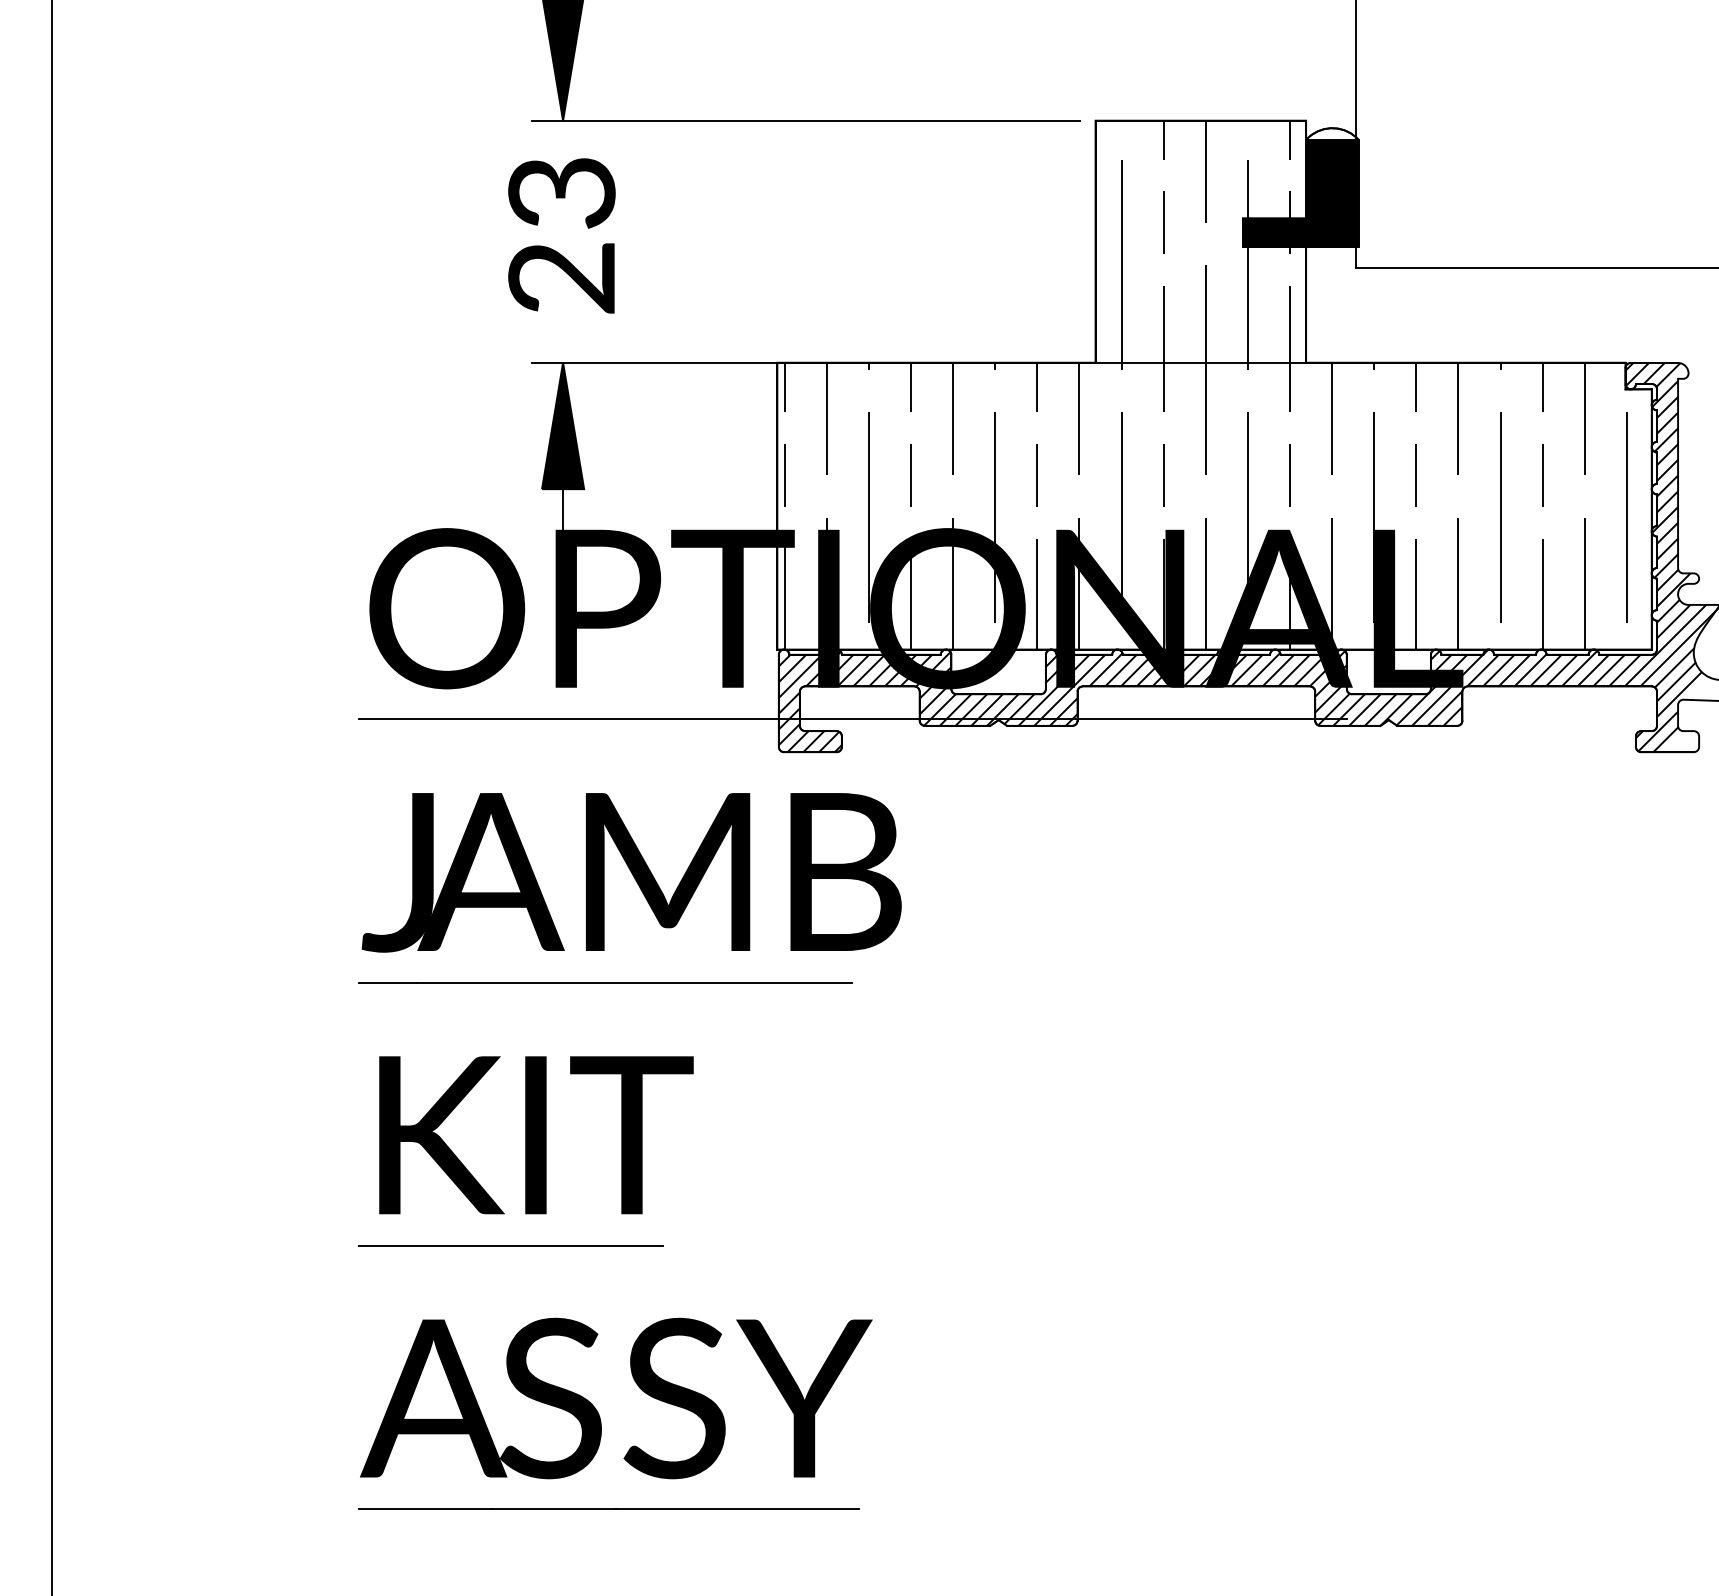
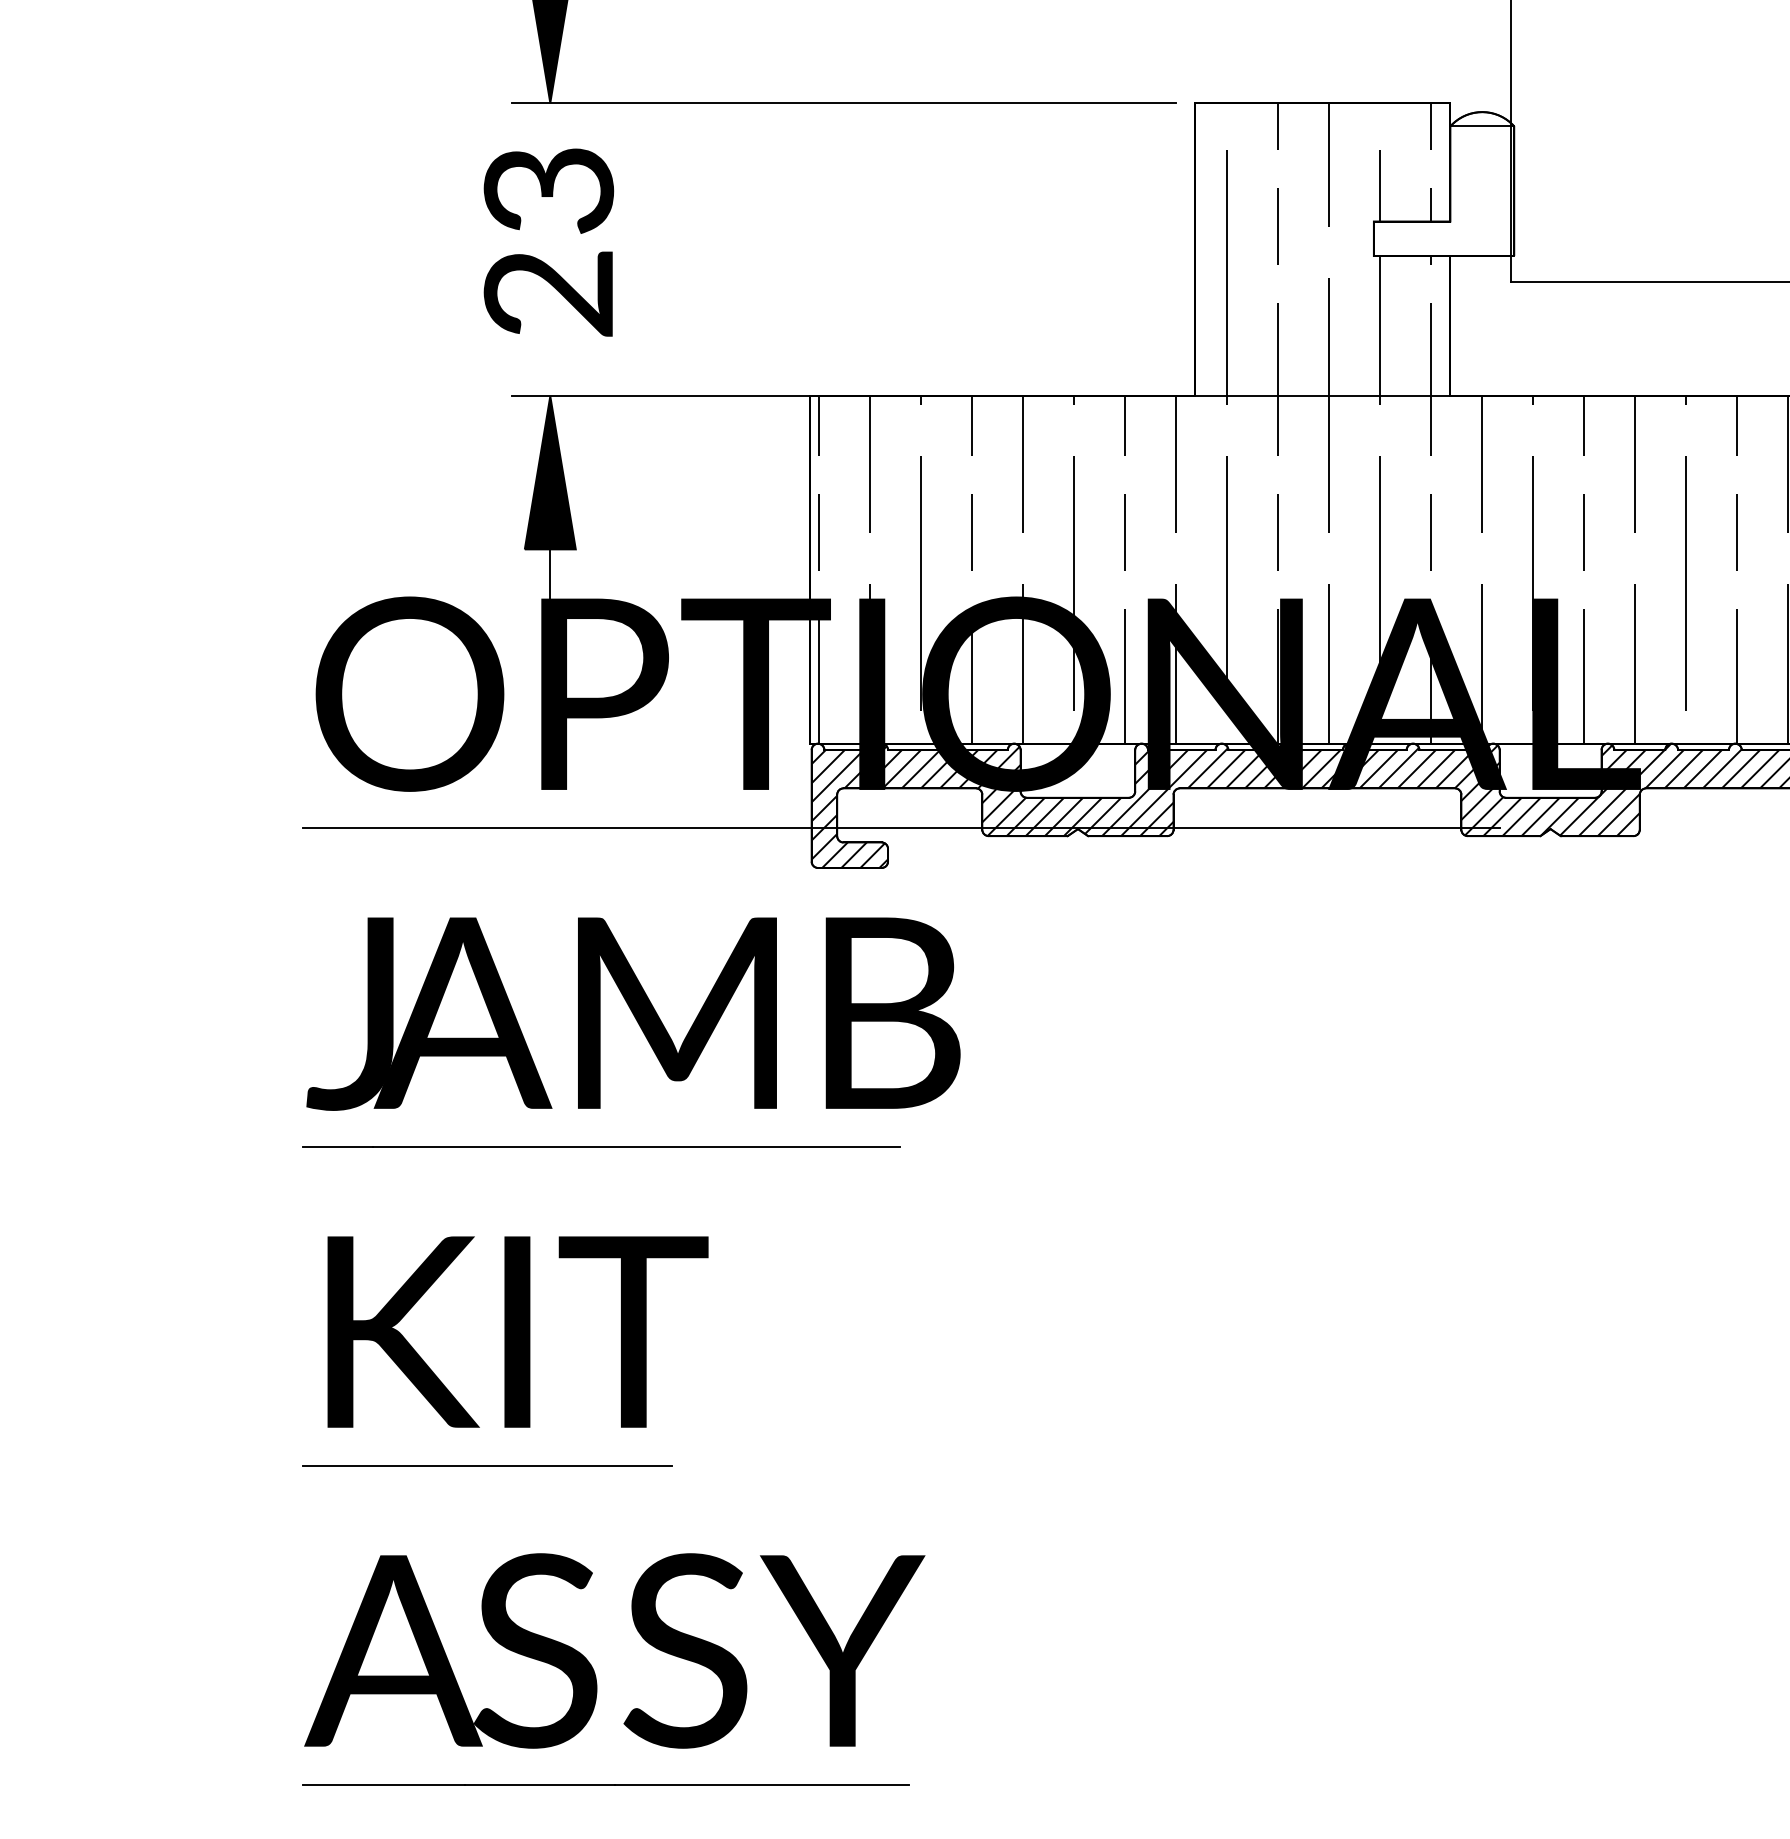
fill: (1300, 193) -> (1443, 191), removed

